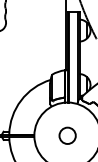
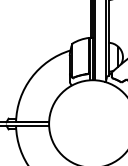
circle: (67, 135) -> (92, 123), removed

